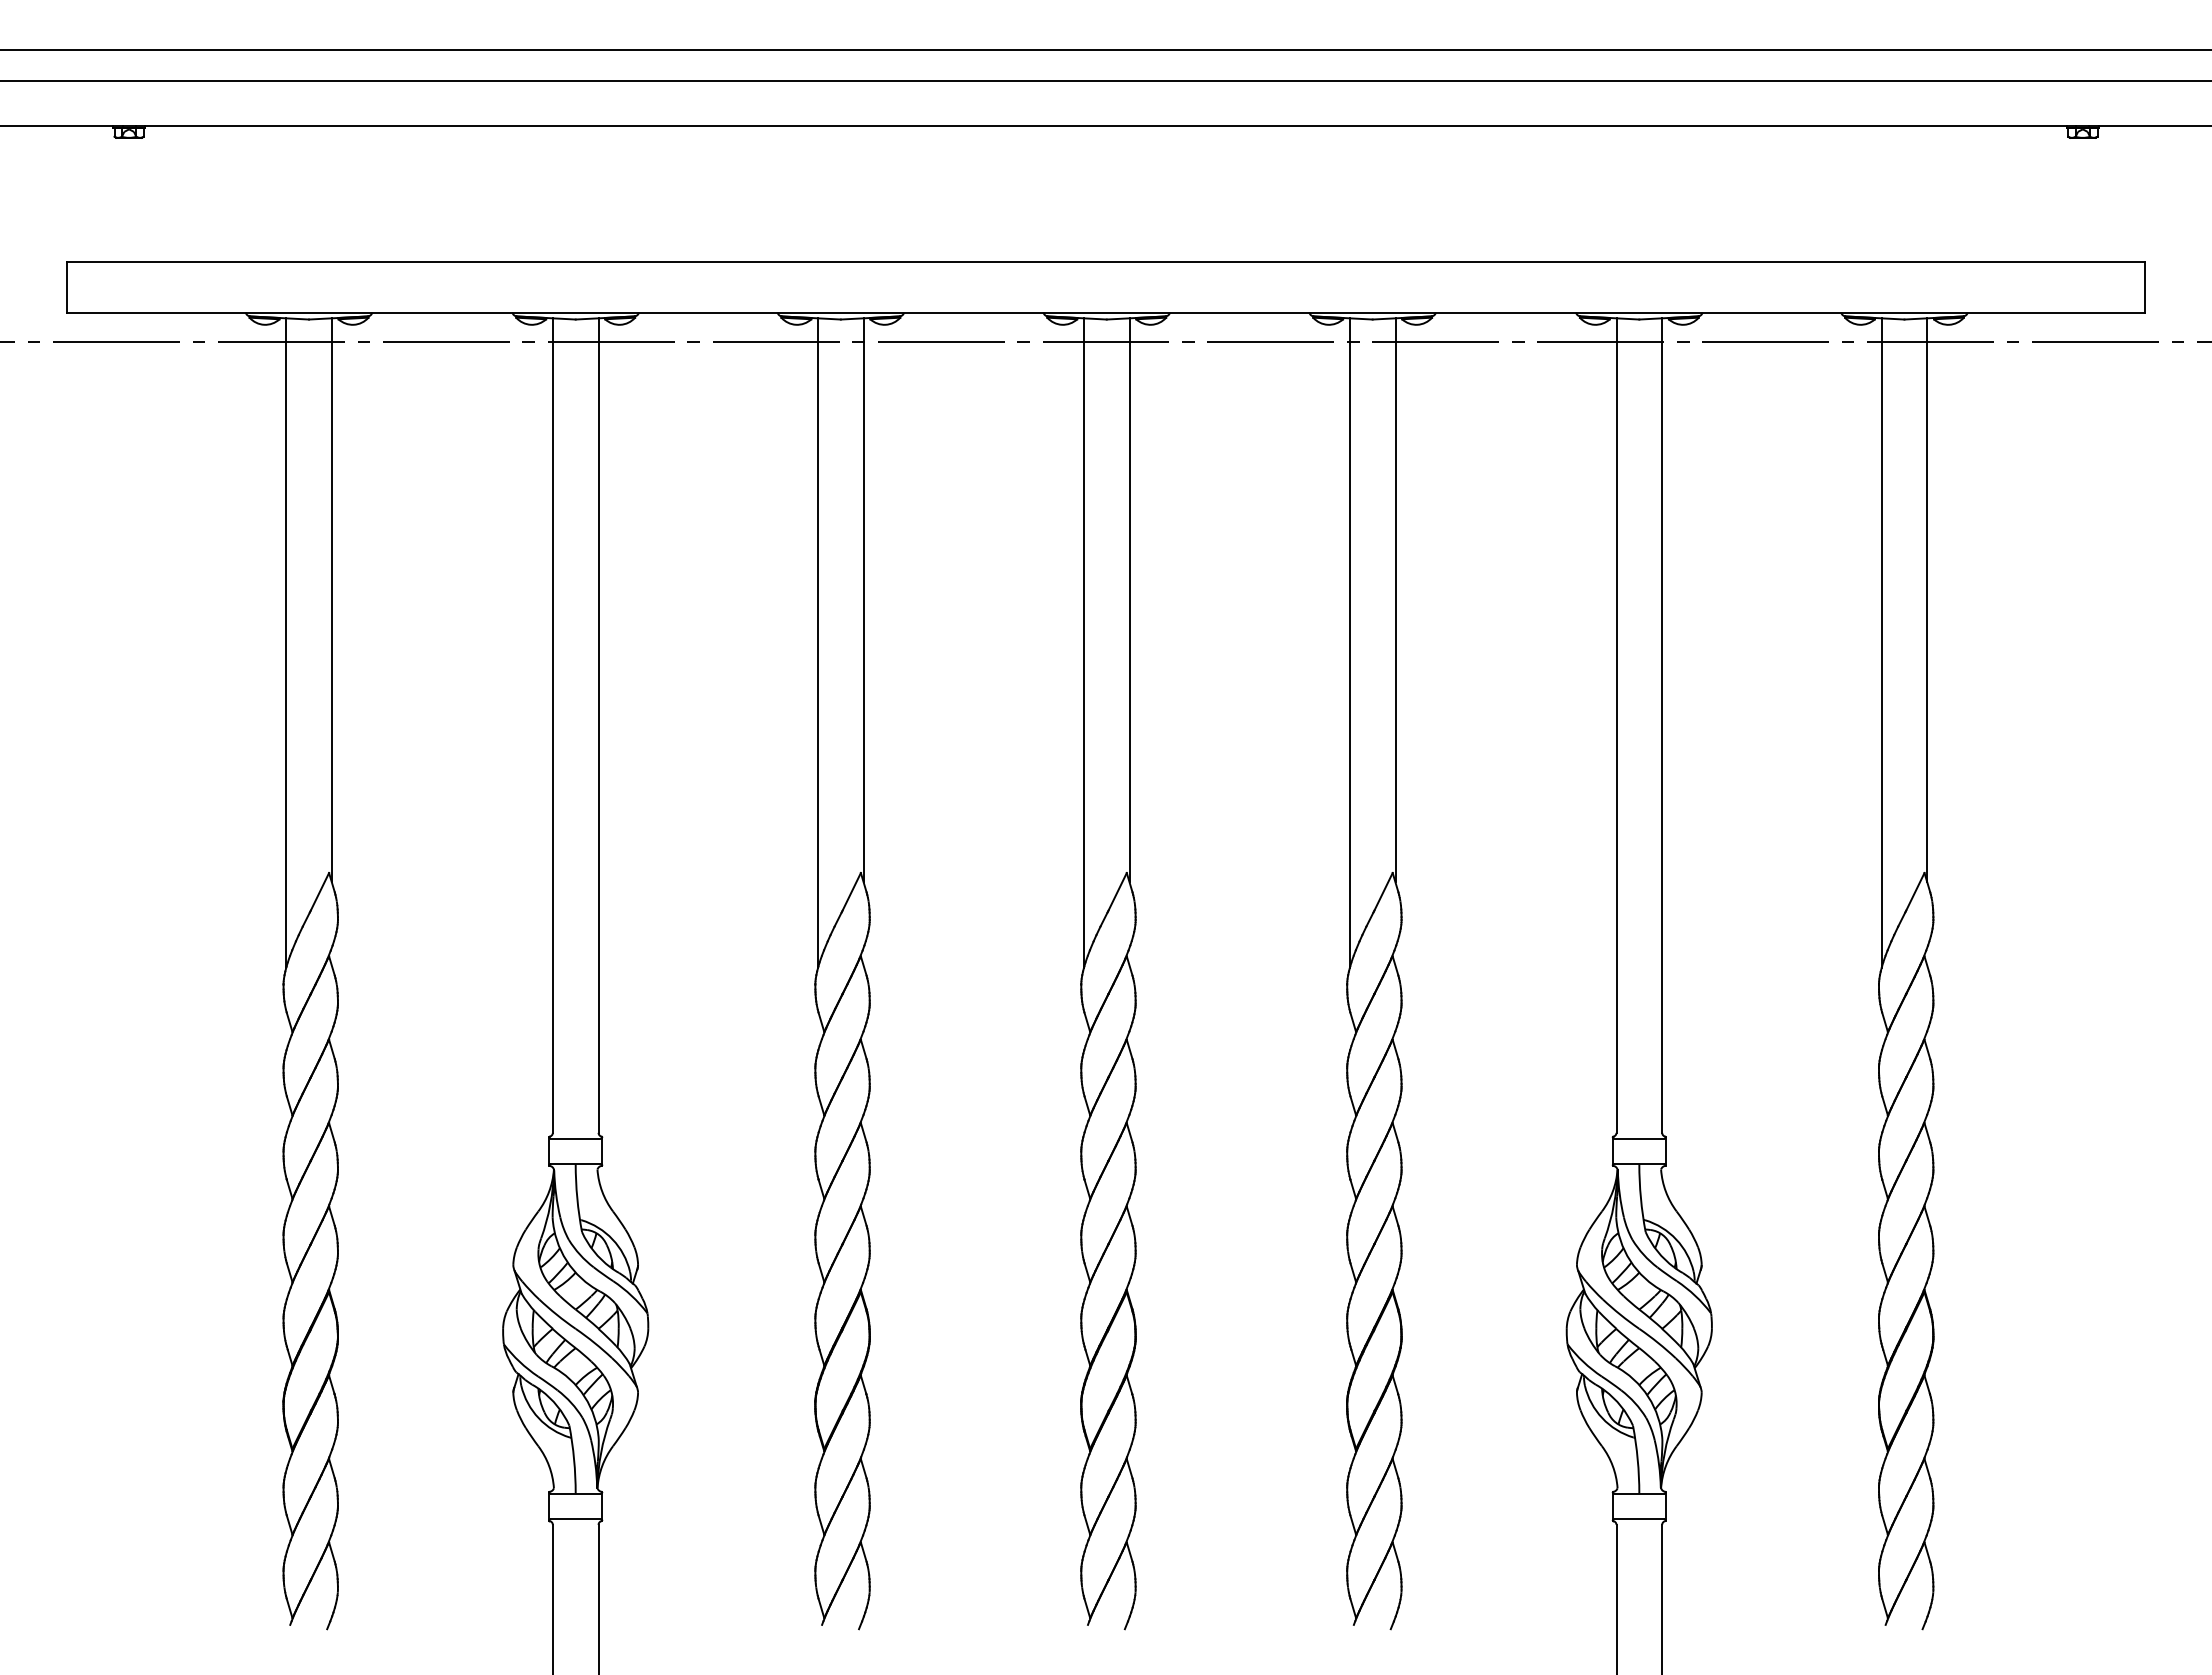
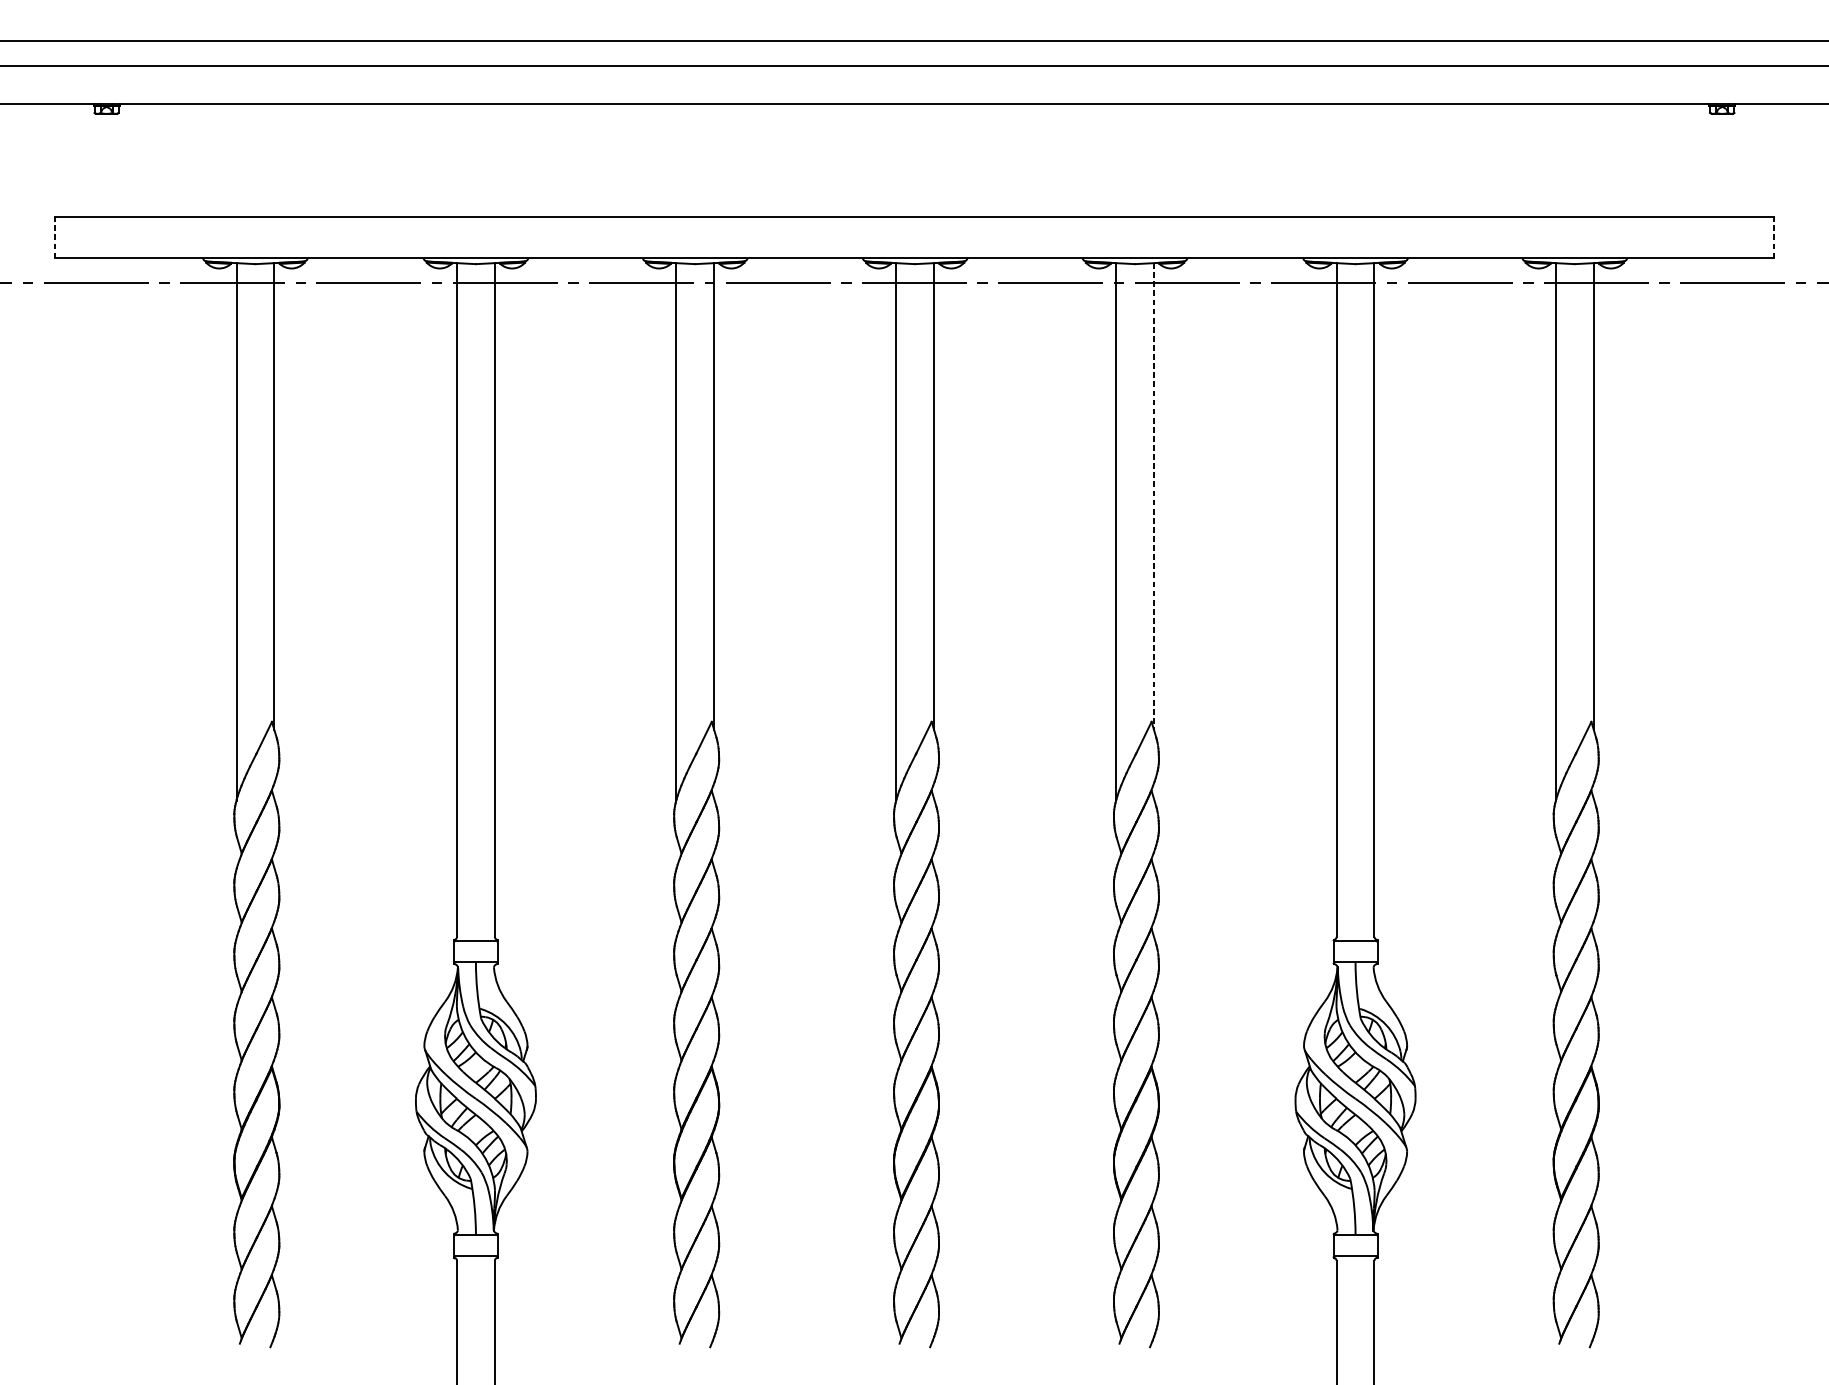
line: (66, 286) -> (54, 236), solid -> dashed
line: (2145, 286) -> (1774, 236), solid -> dashed
line: (1395, 600) -> (1153, 496), solid -> dashed

